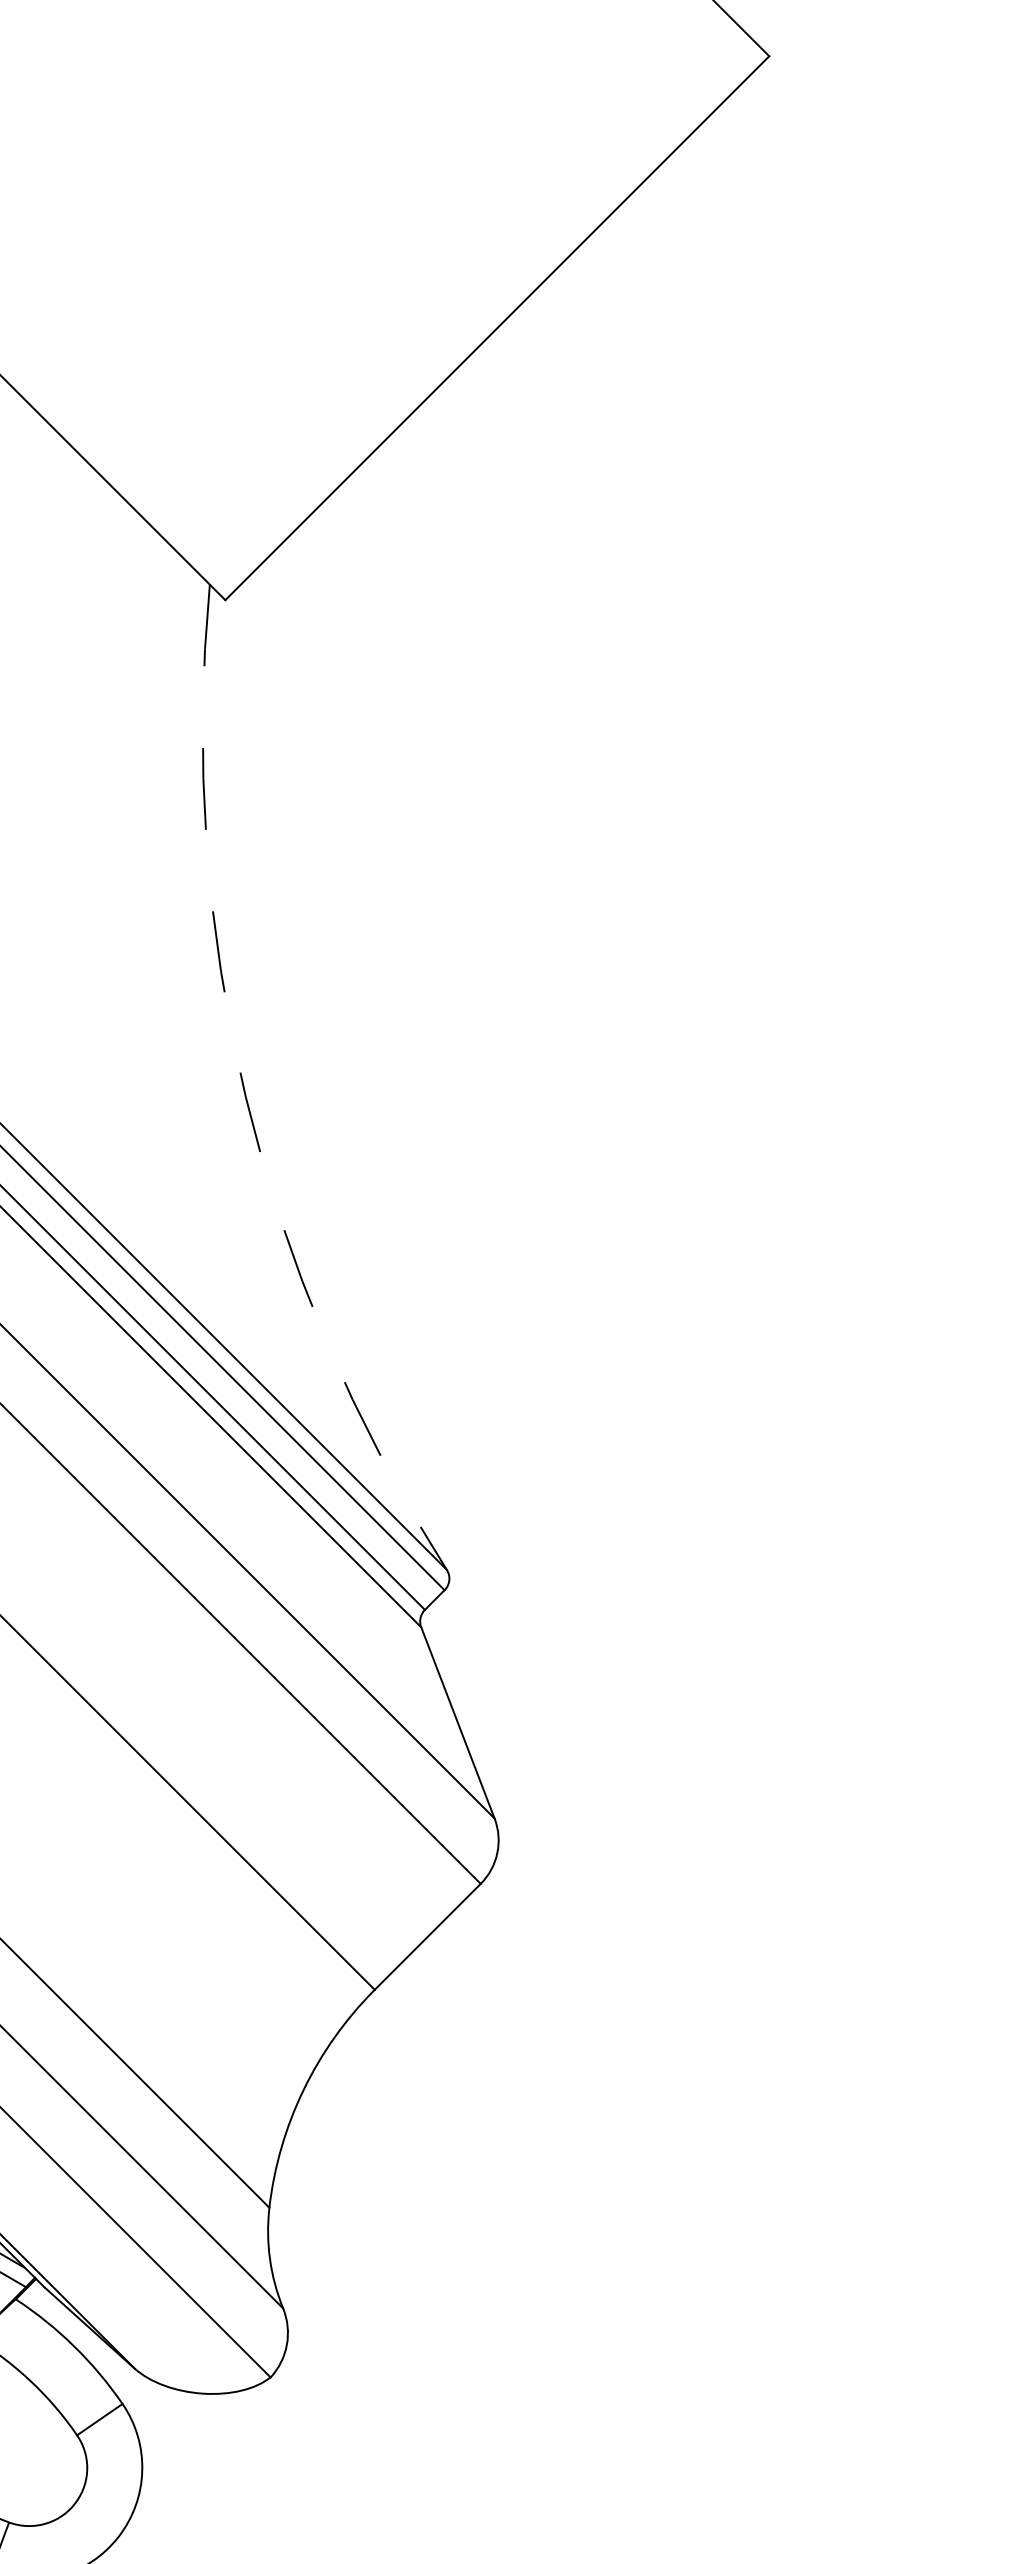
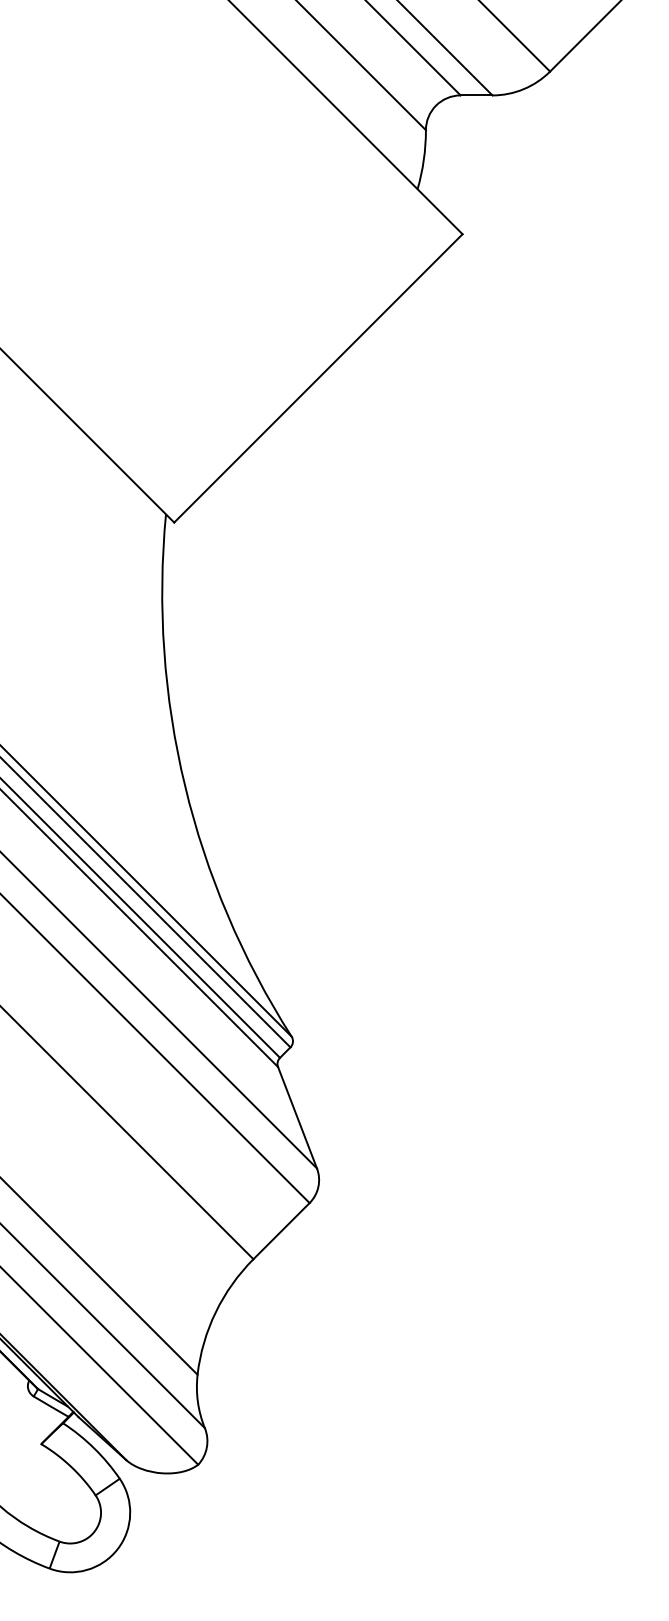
arc: (246, 1098) -> (185, 786), dashed -> solid

